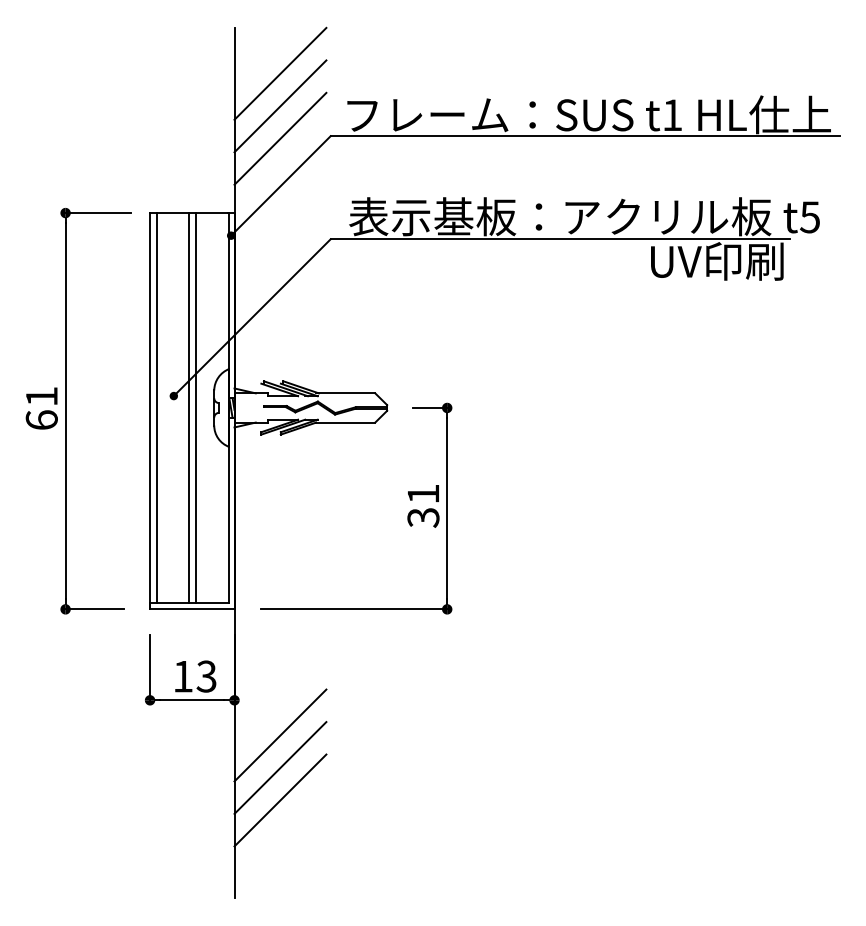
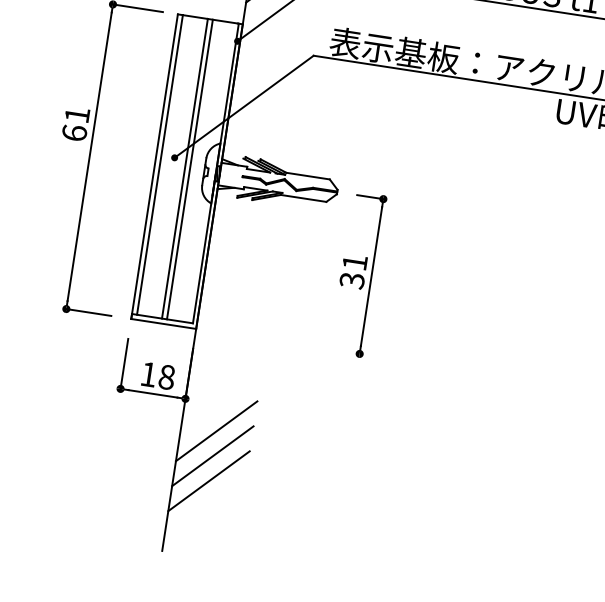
text: (41, 408) -> (75, 124), moved
line: (353, 609) -> (287, 343), removed
text: (206, 676) -> (166, 377), 13 -> 18

